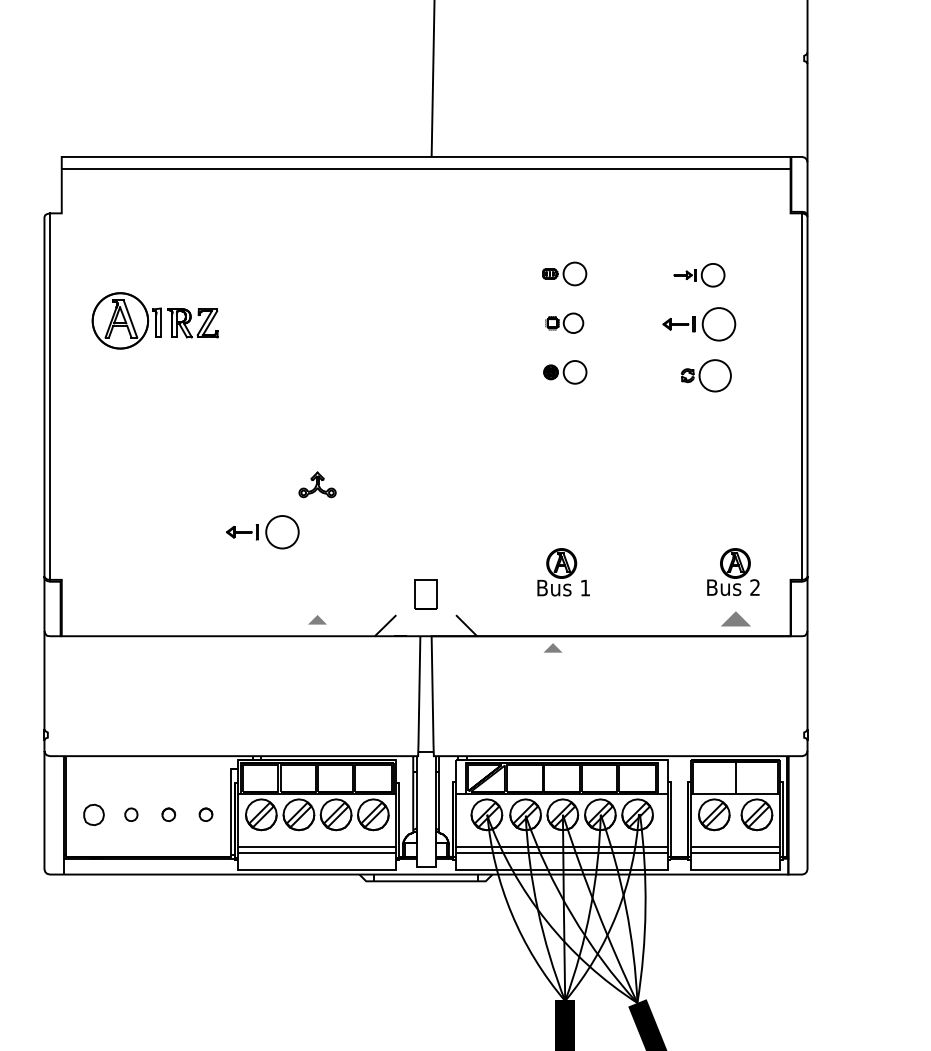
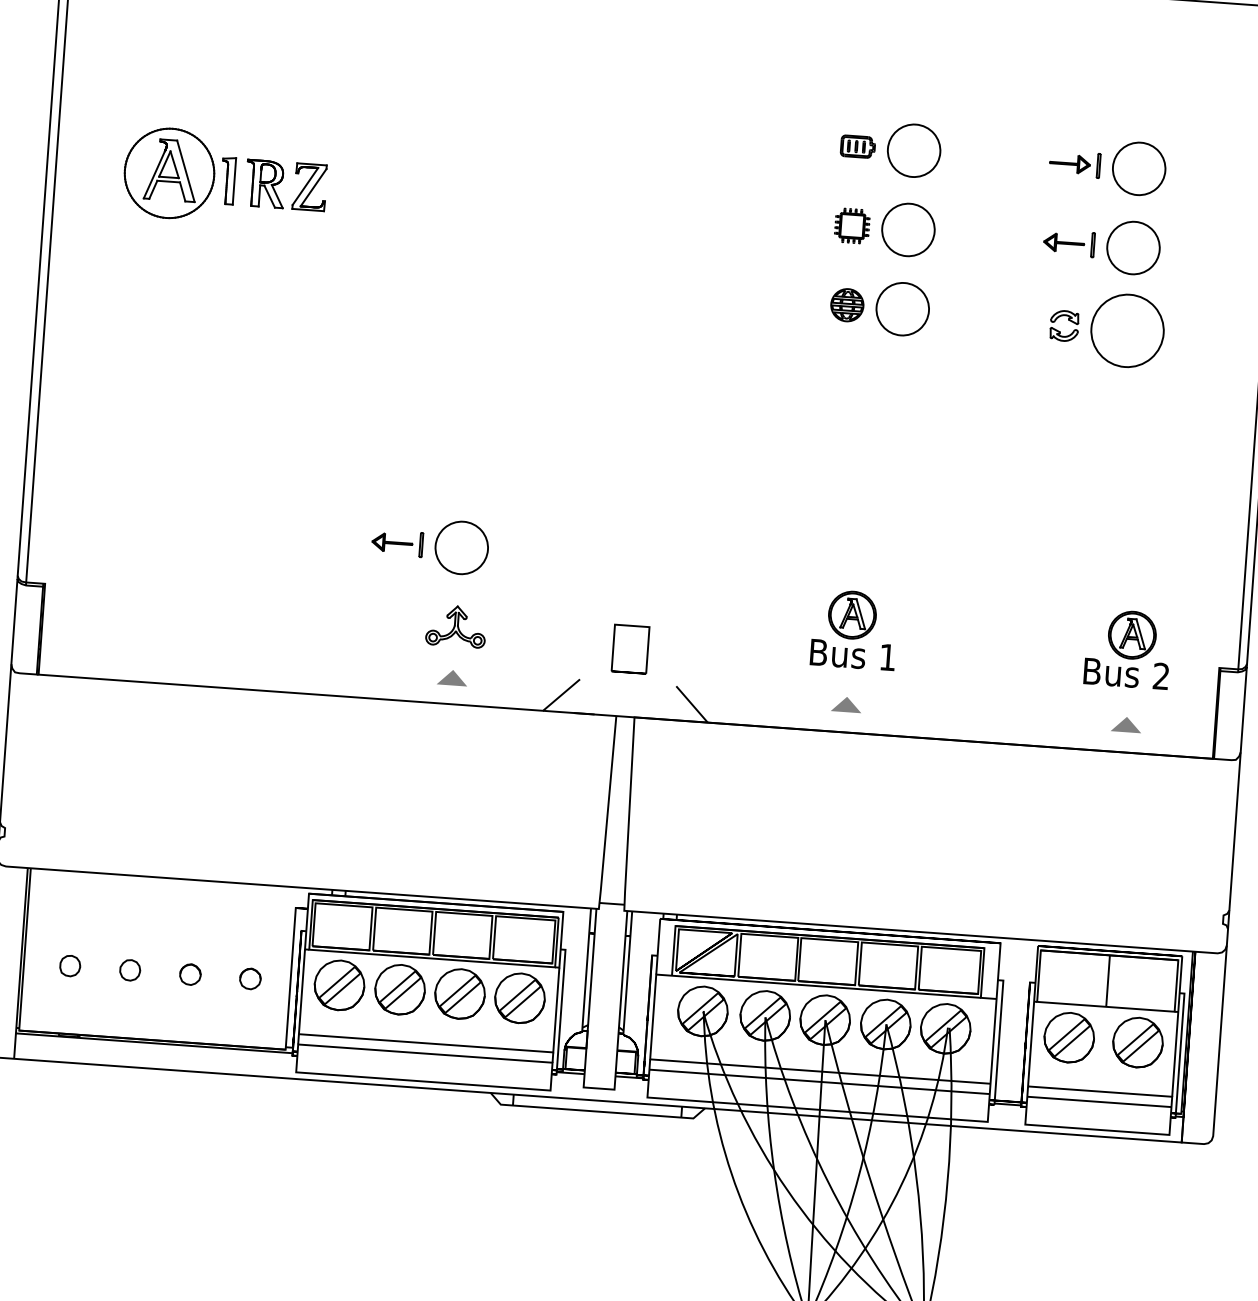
part: (564, 273) -> (890, 148), size x1.43
part: (699, 275) -> (1107, 167), size x1.43
part: (564, 323) -> (884, 228), size x1.67
part: (565, 372) -> (880, 307), size x1.43
part: (706, 375) -> (1107, 329), size x1.43
part: (317, 484) -> (456, 625), moved
part: (262, 532) -> (429, 546), moved
part: (735, 618) -> (1126, 723), size x0.62
part: (552, 647) -> (845, 703), moved
part: (94, 814) -> (70, 965), size x0.62

